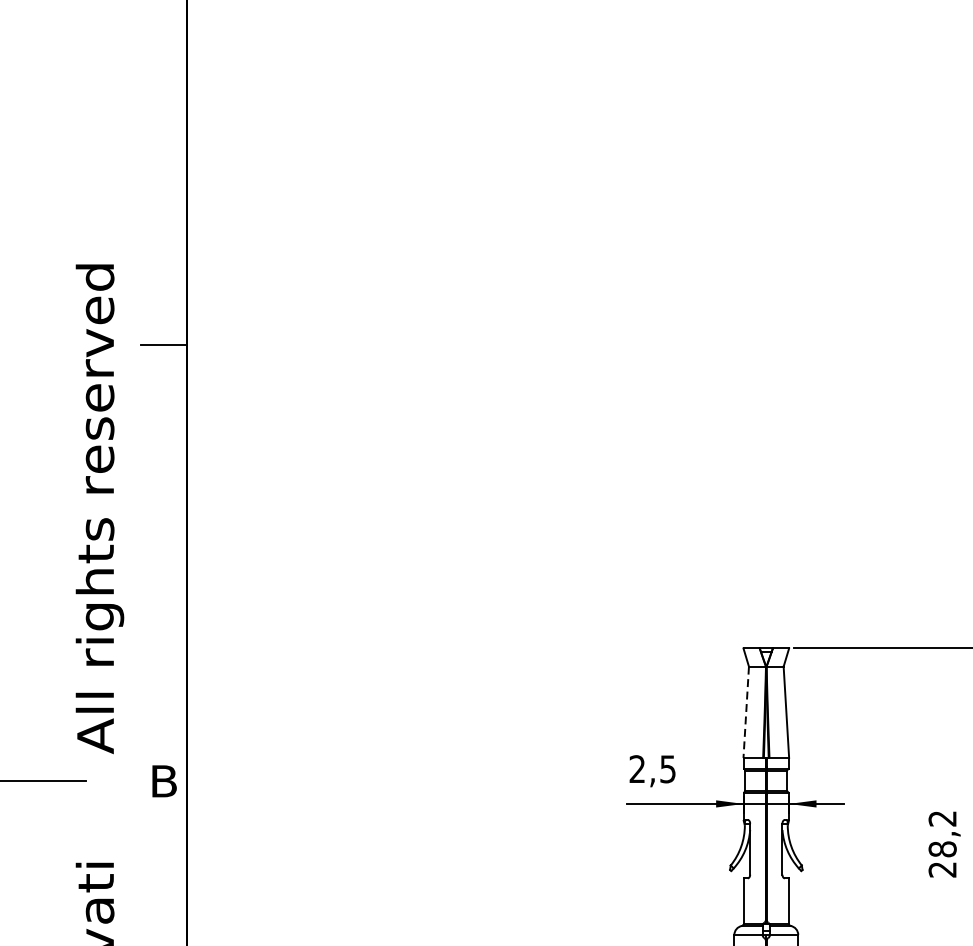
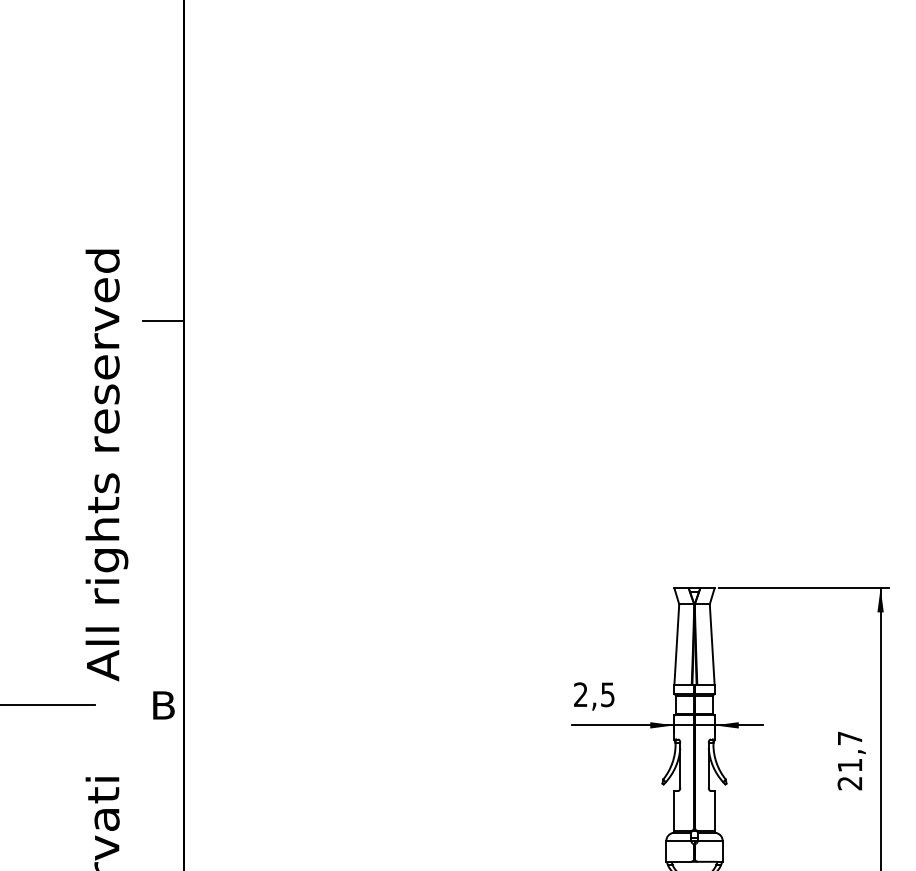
line: (745, 713) -> (676, 645), dashed -> solid
text: (942, 833) -> (849, 751), 28,2 -> 21,7

